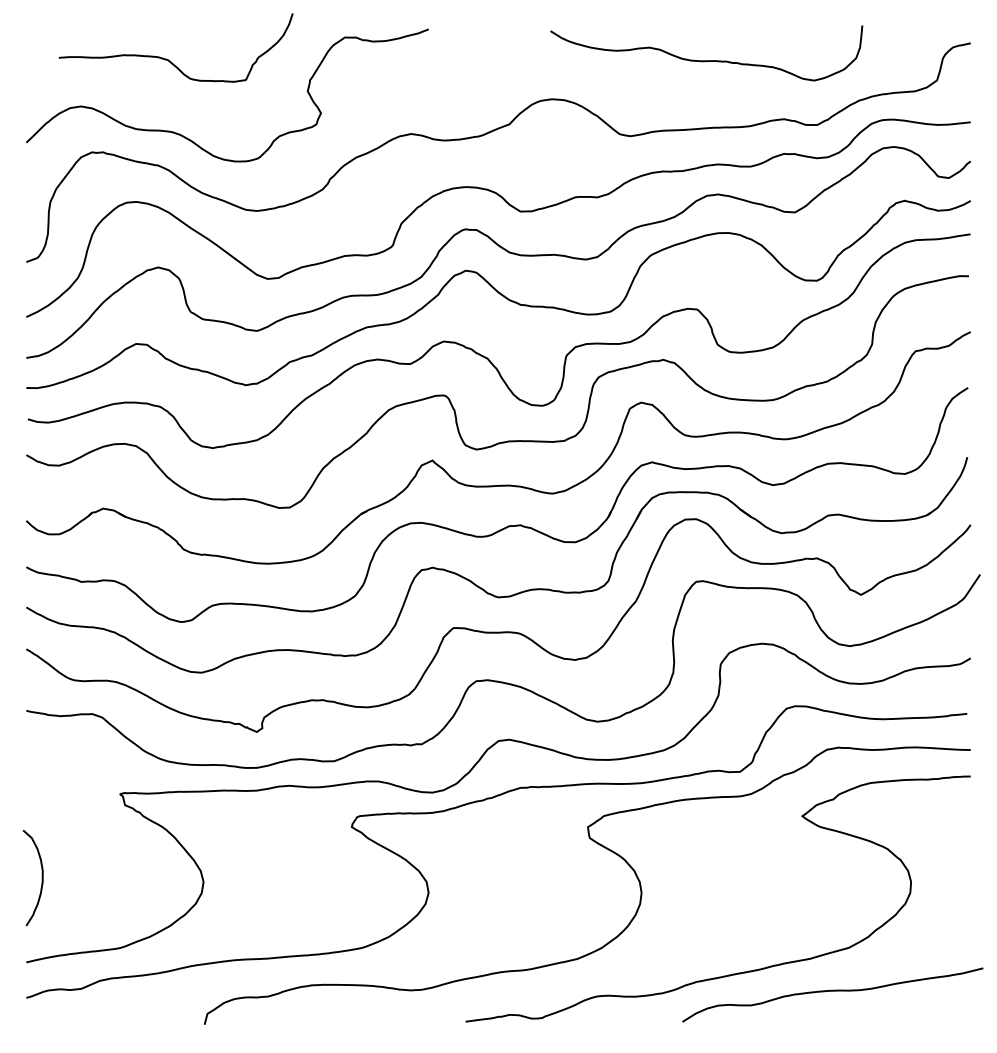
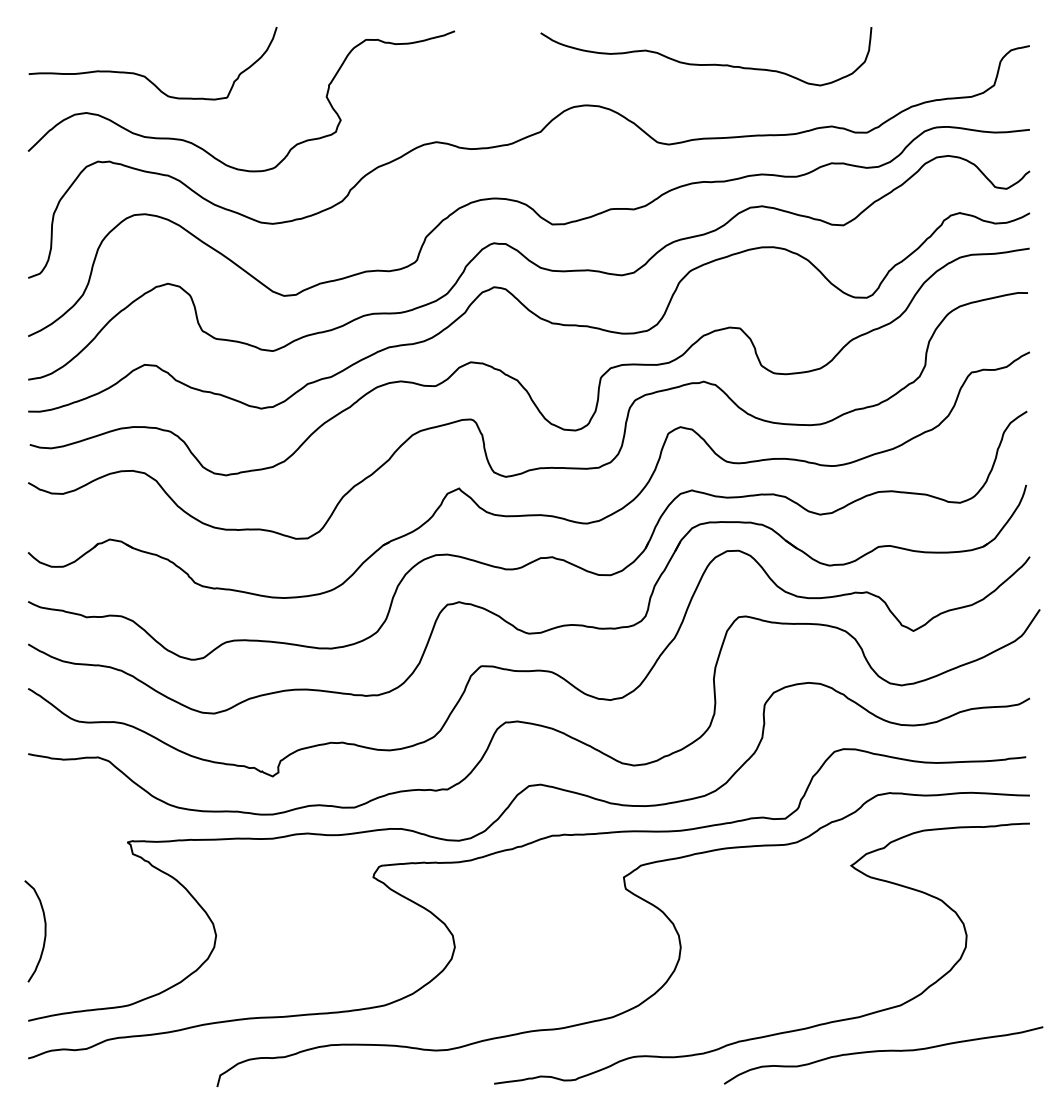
curve: (168, 59) -> (145, 75), moved
curve: (706, 60) -> (706, 64), moved

